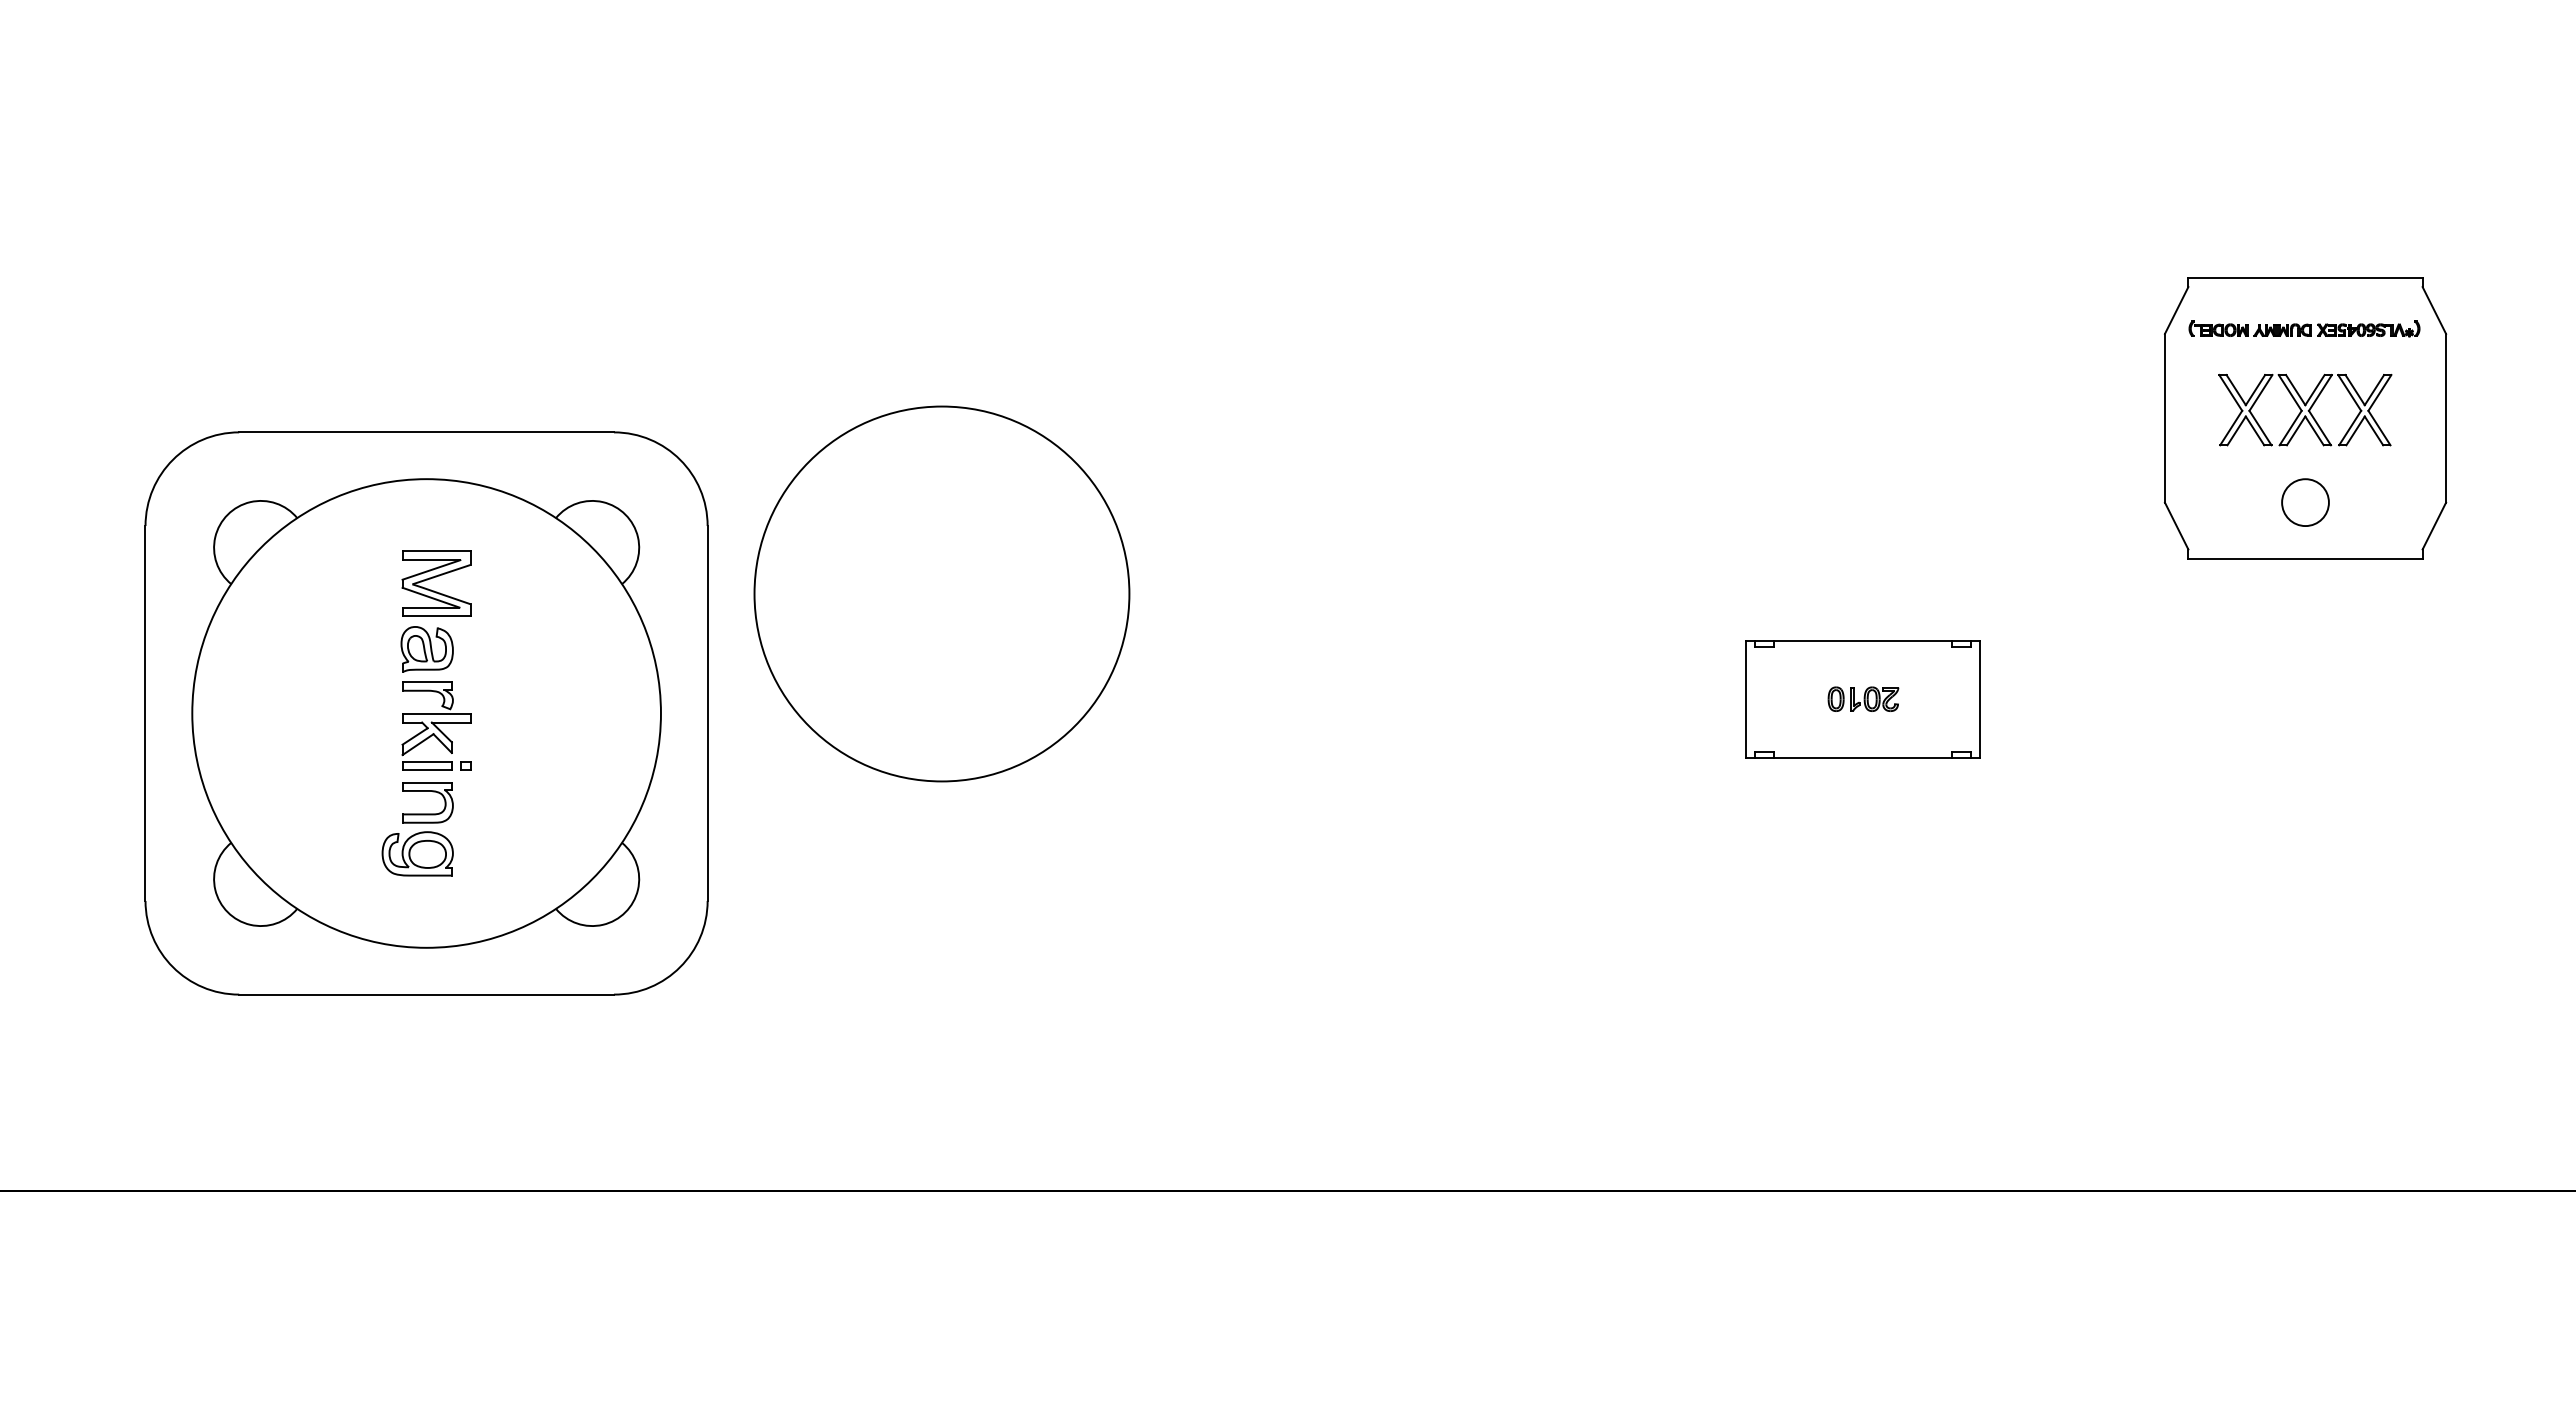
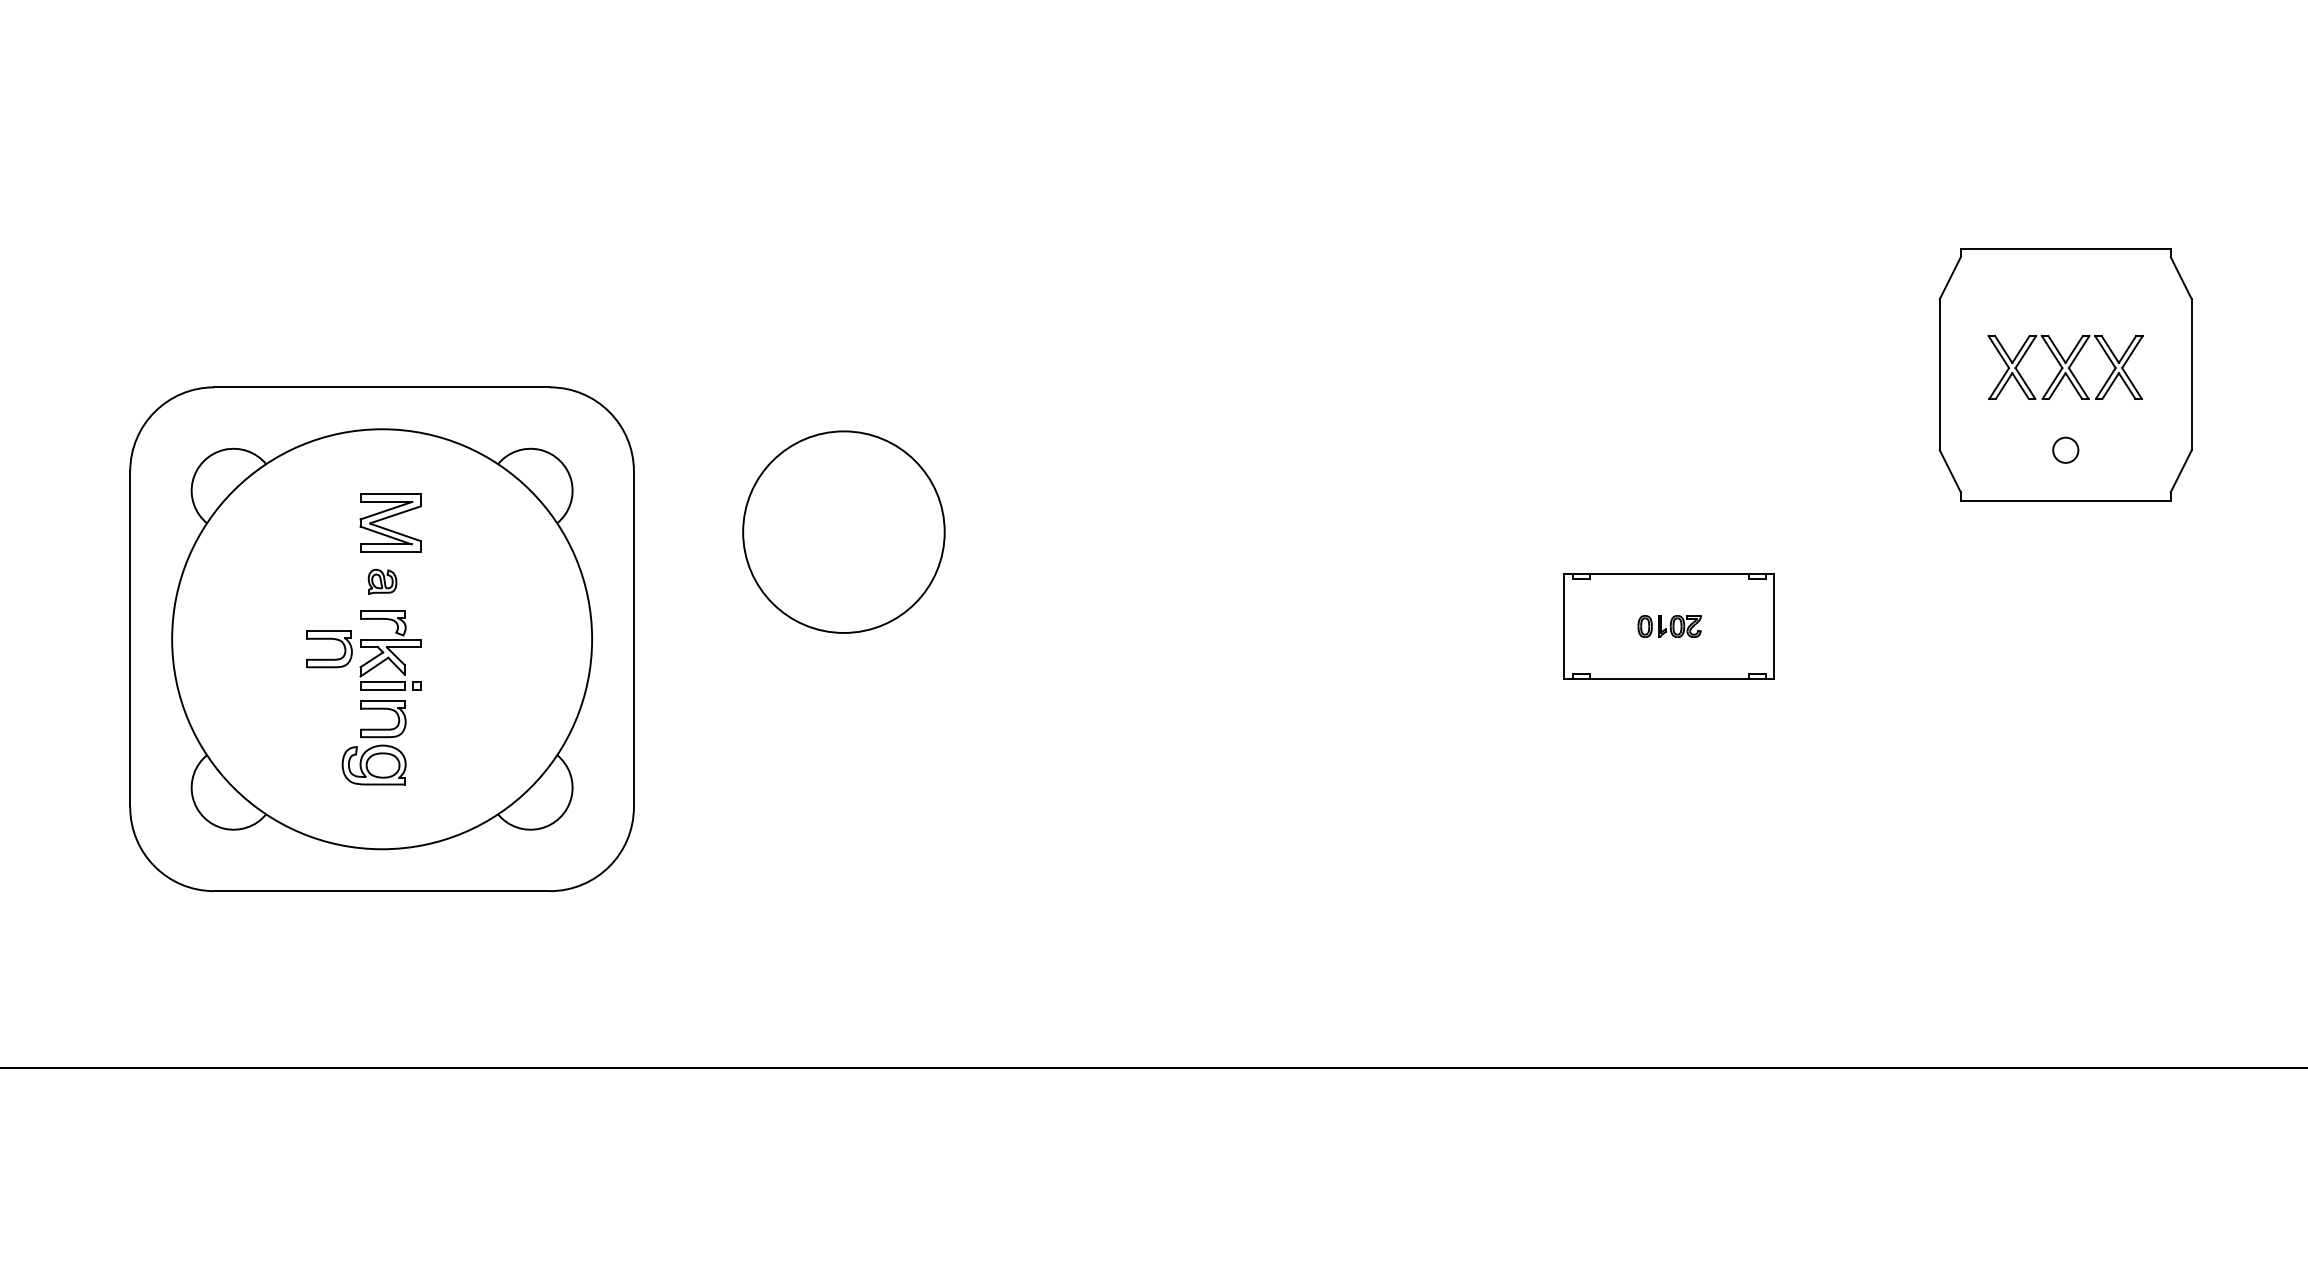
part: (2304, 328) -> (2064, 294), removed
circle: (2305, 502) -> (2065, 450), size x0.6
circle: (941, 593) -> (843, 531), size x0.6
part: (426, 649) -> (382, 581), size x0.6
part: (367, 713) -> (329, 639), added

